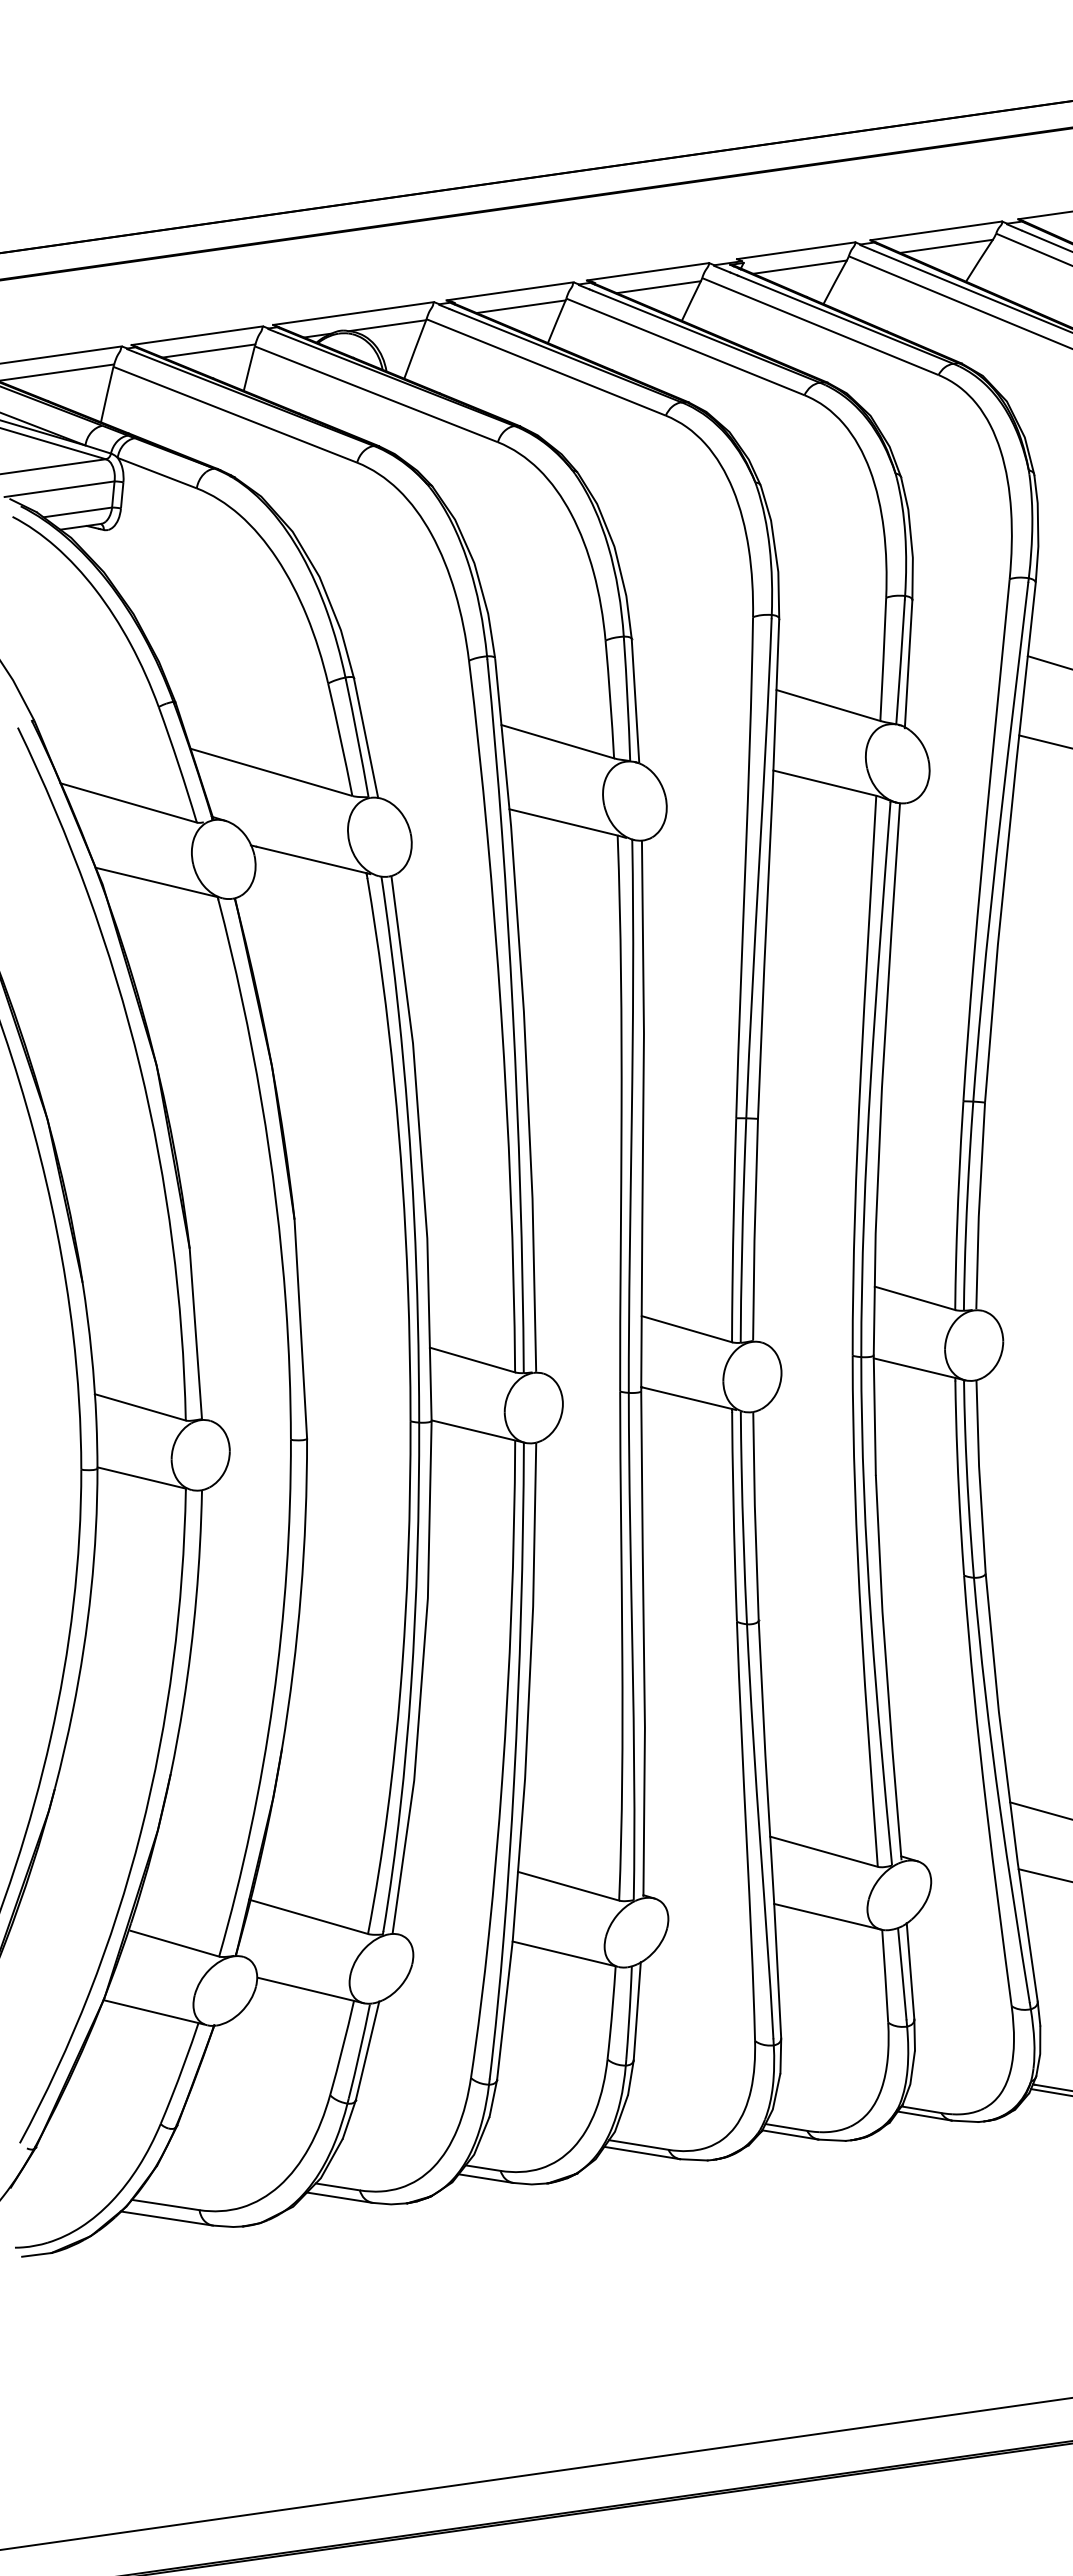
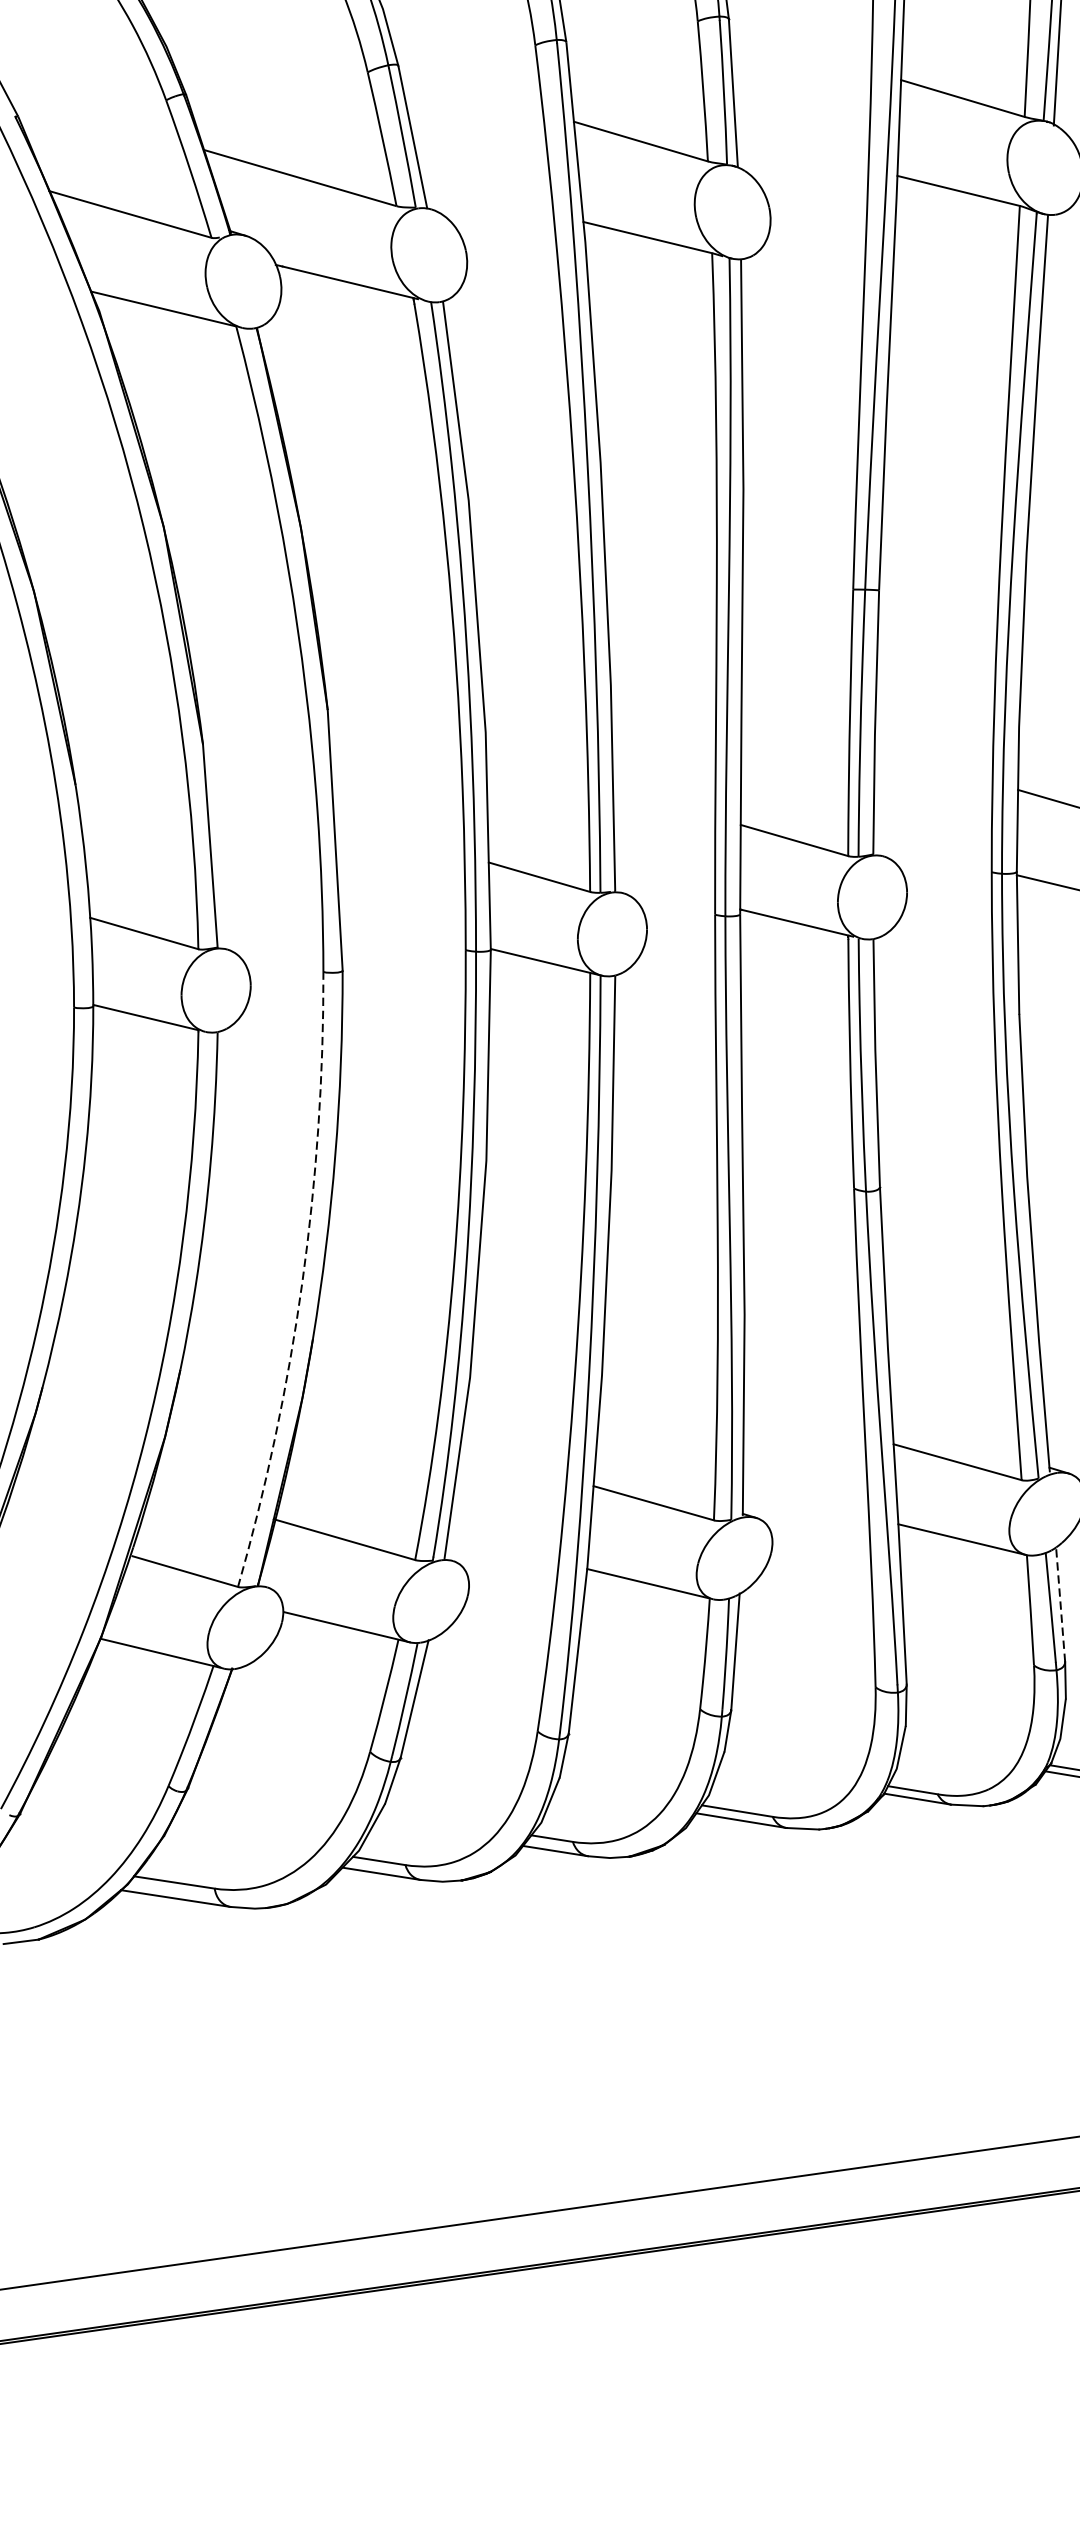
arc: (273, 1700) -> (302, 1282), solid -> dashed
line: (910, 1970) -> (1060, 1603), solid -> dashed

